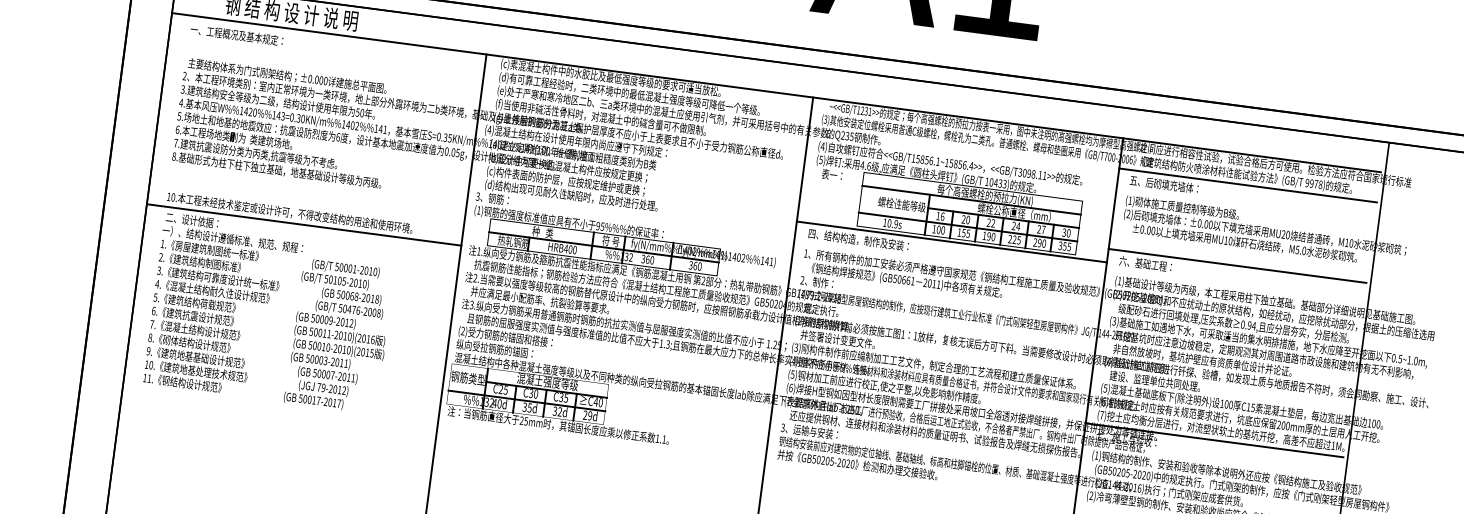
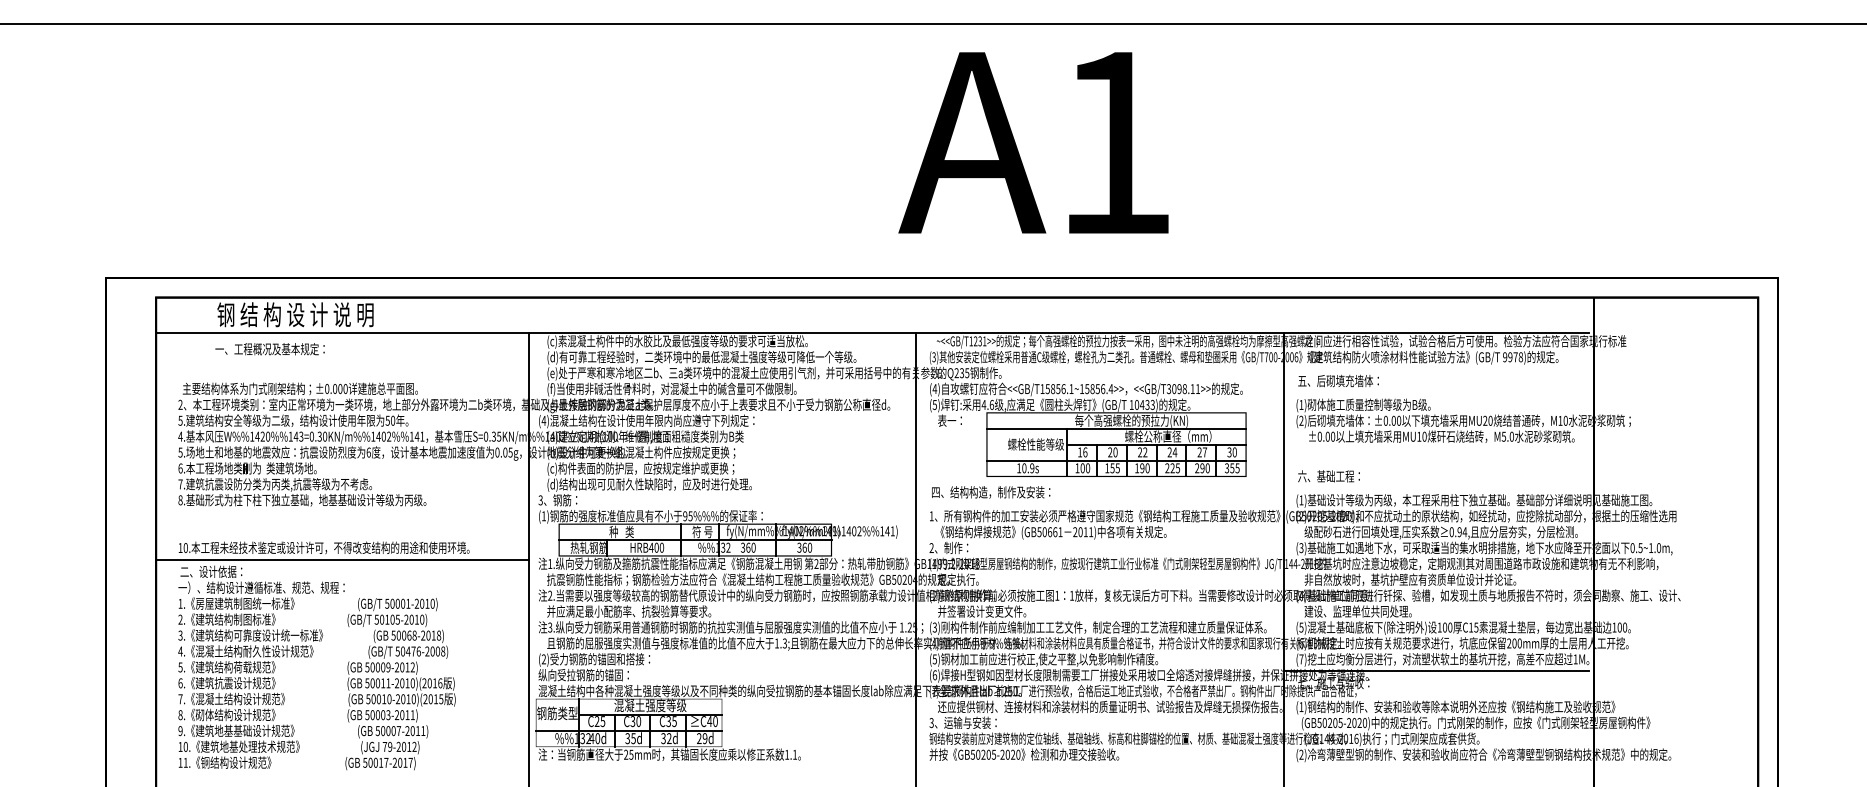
text: (236, 35) -> (269, 349), moved
text: (183, 88) -> (180, 419), 3. -> 5.
line: (1248, 185) -> (1436, 369), removed
line: (951, 241) -> (1099, 480), removed
line: (1237, 265) -> (1436, 464), removed

